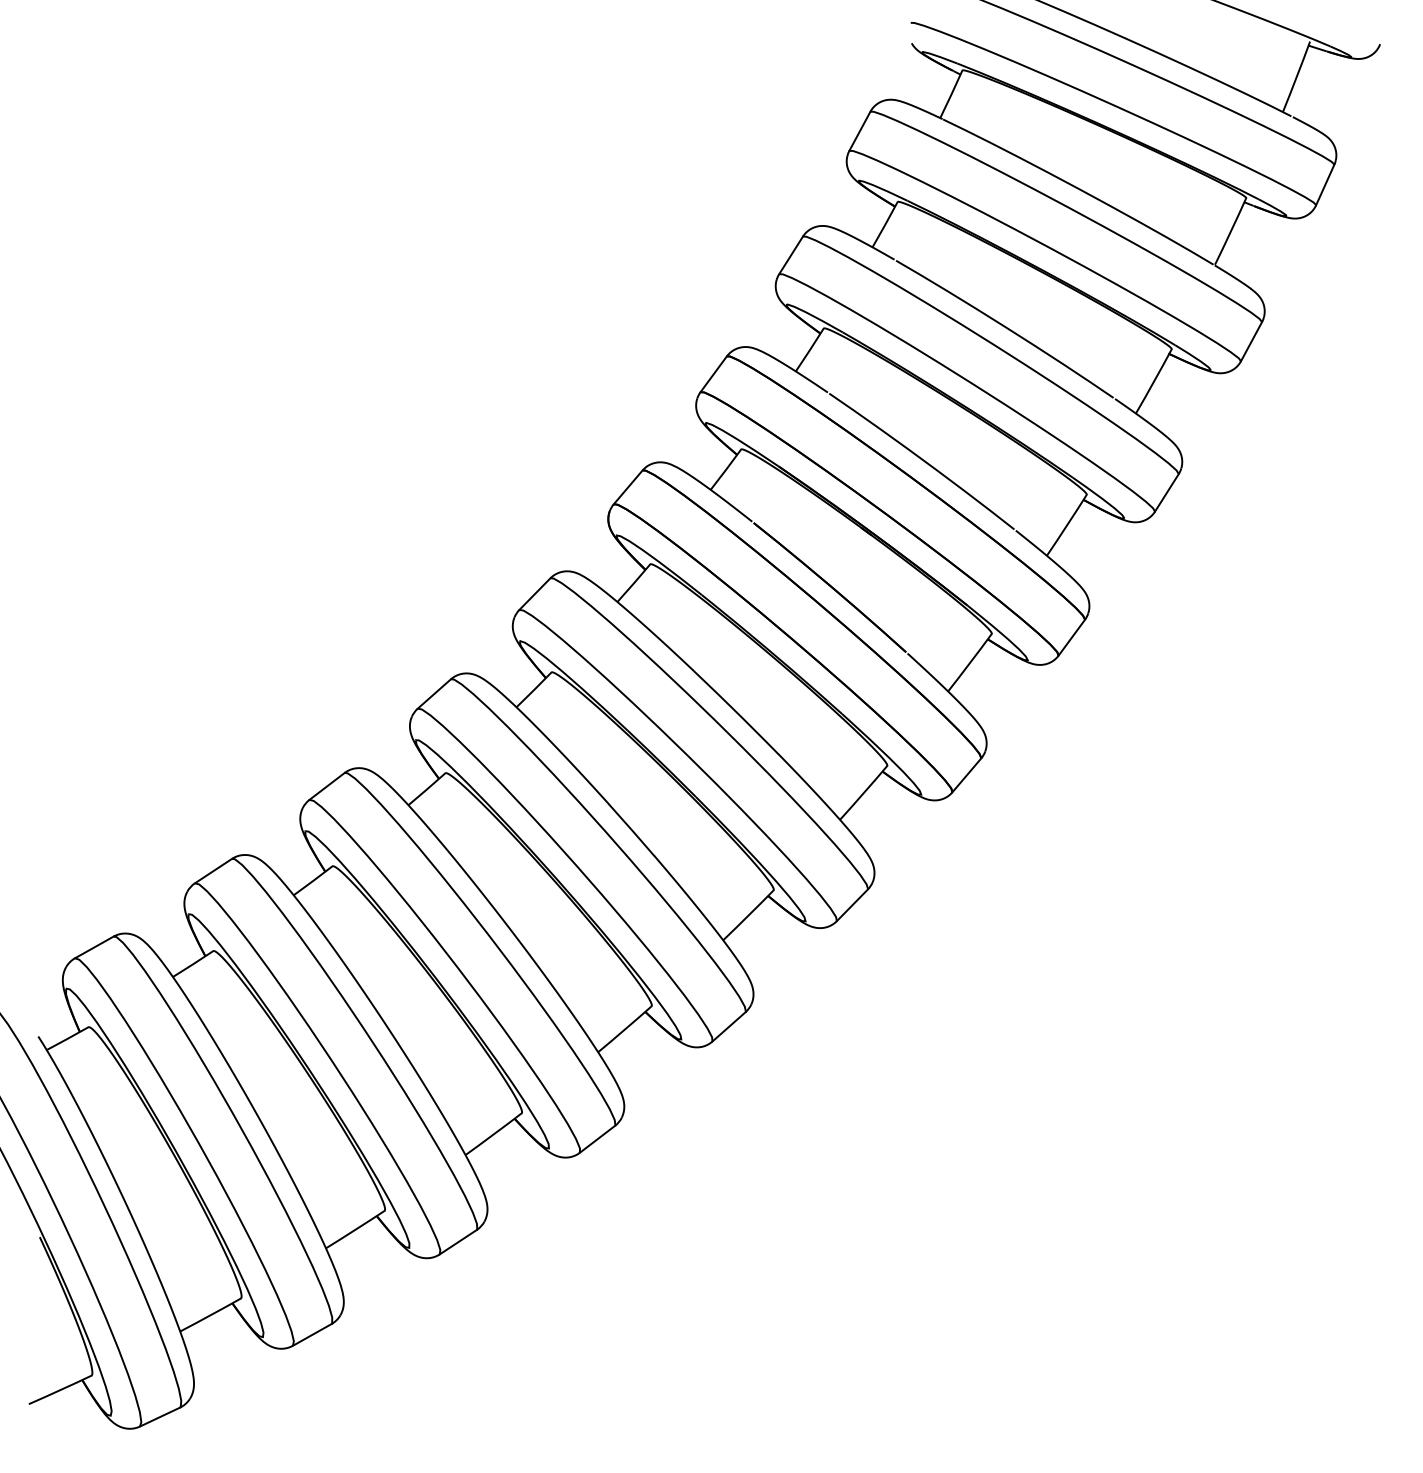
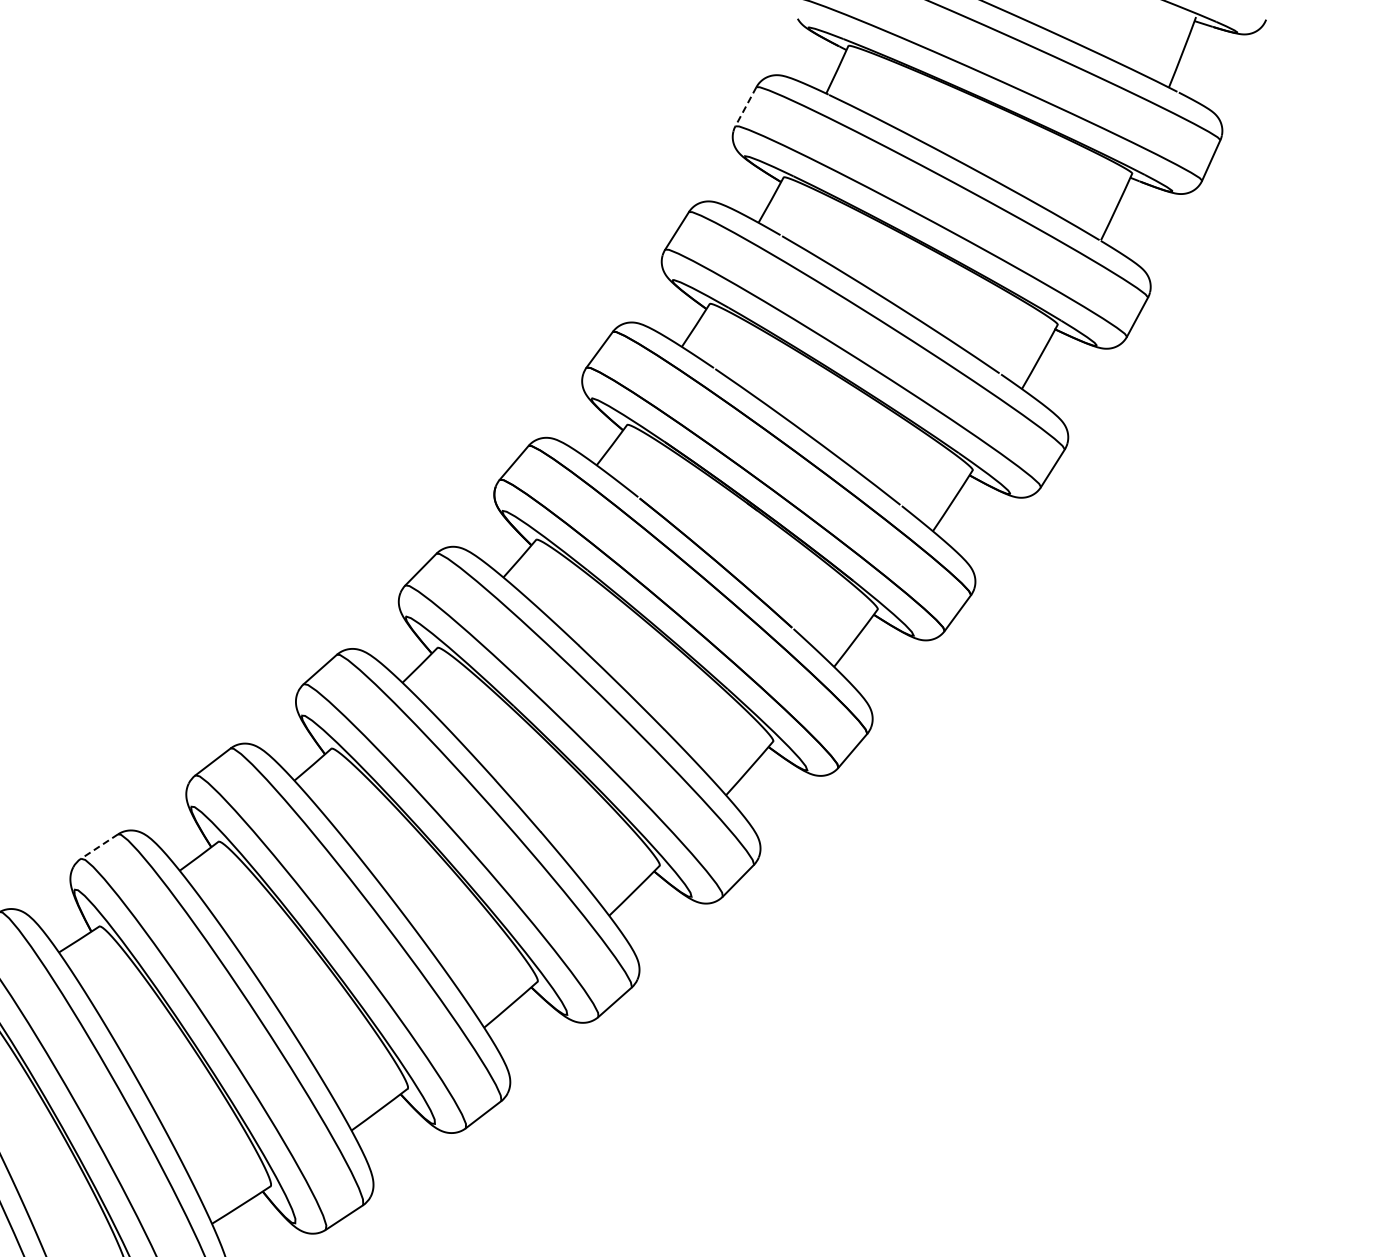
line: (859, 131) -> (745, 106), solid -> dashed
line: (213, 871) -> (99, 846), solid -> dashed

